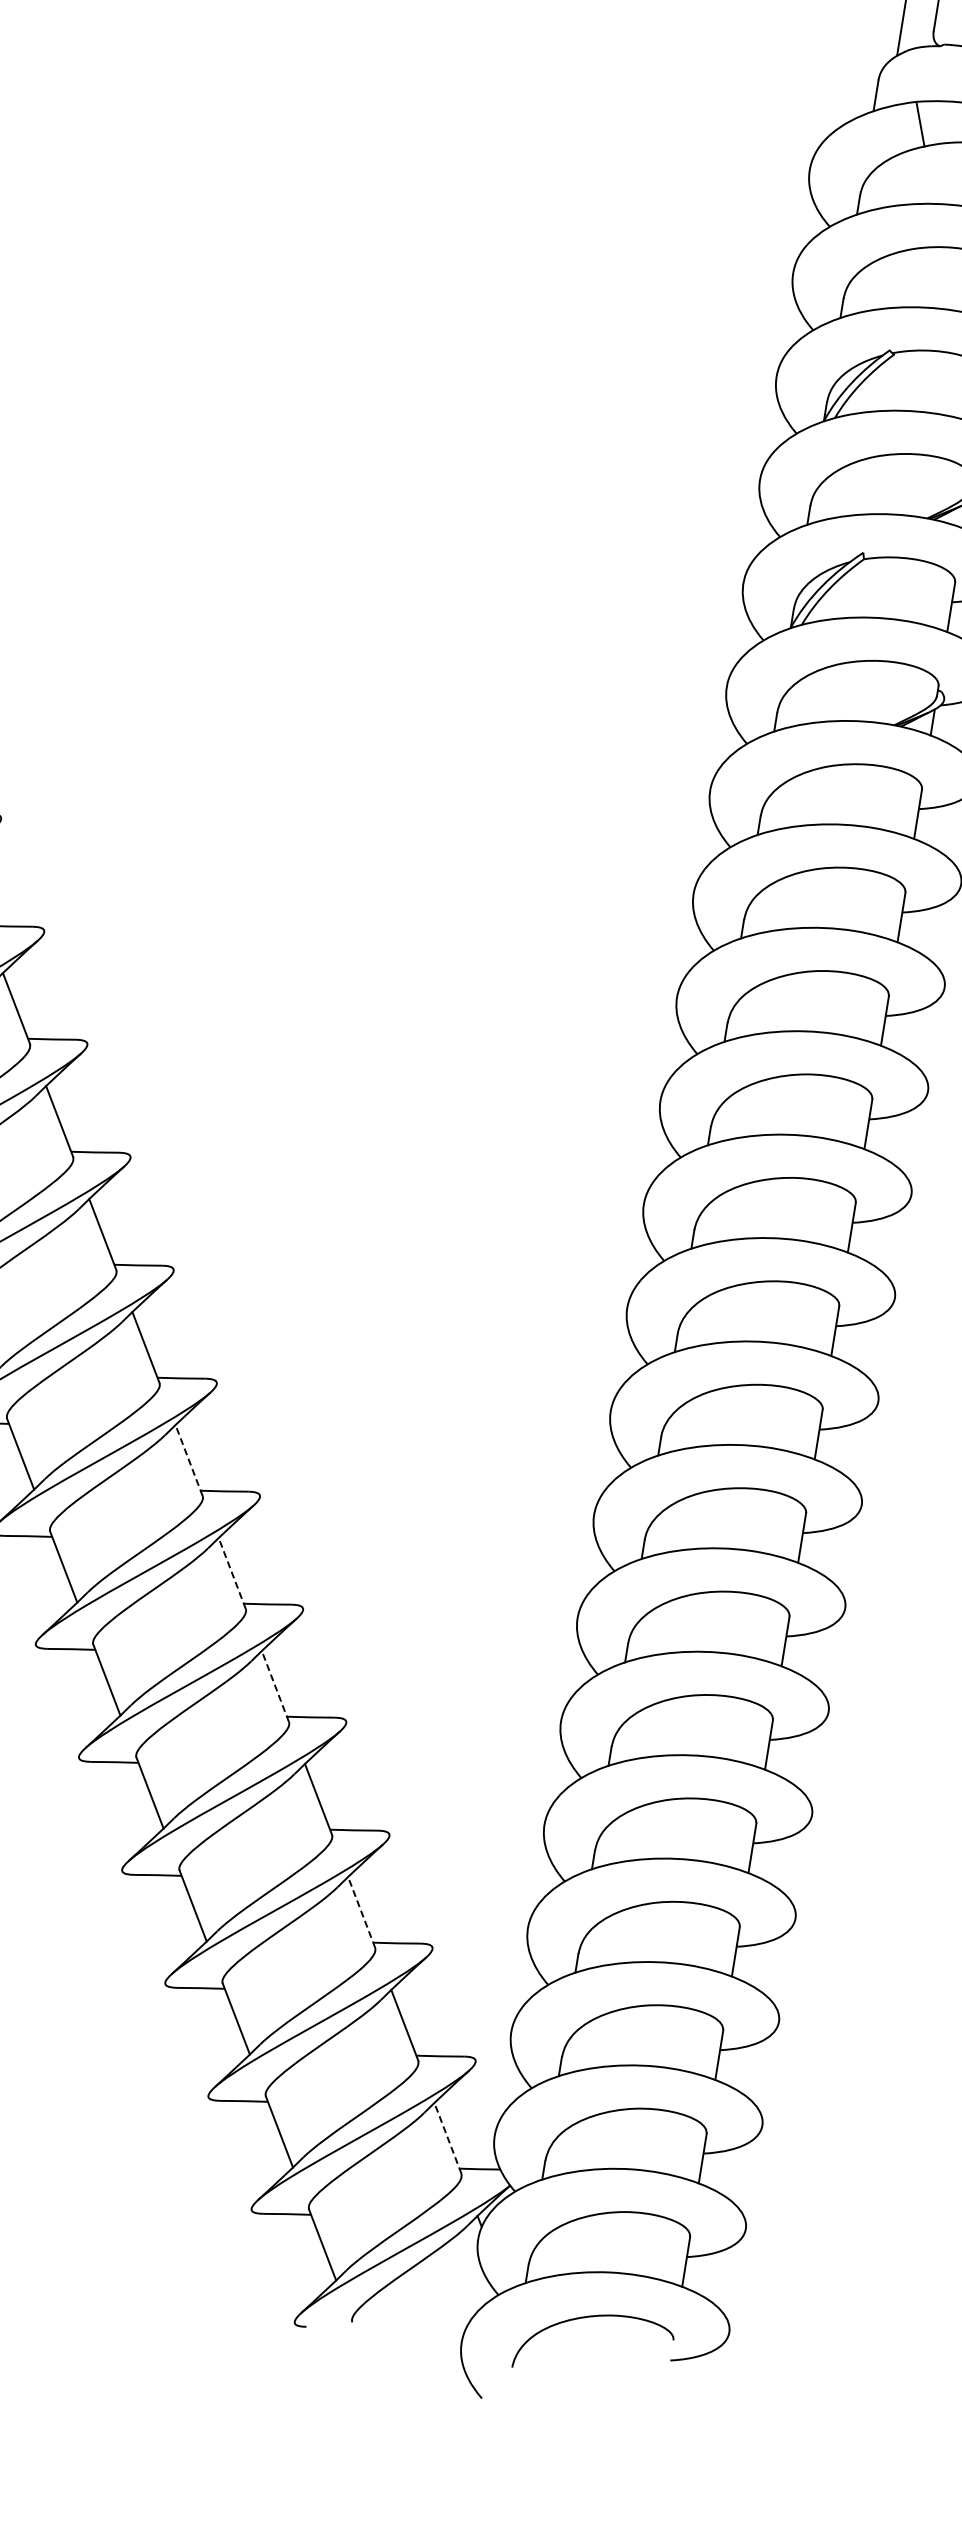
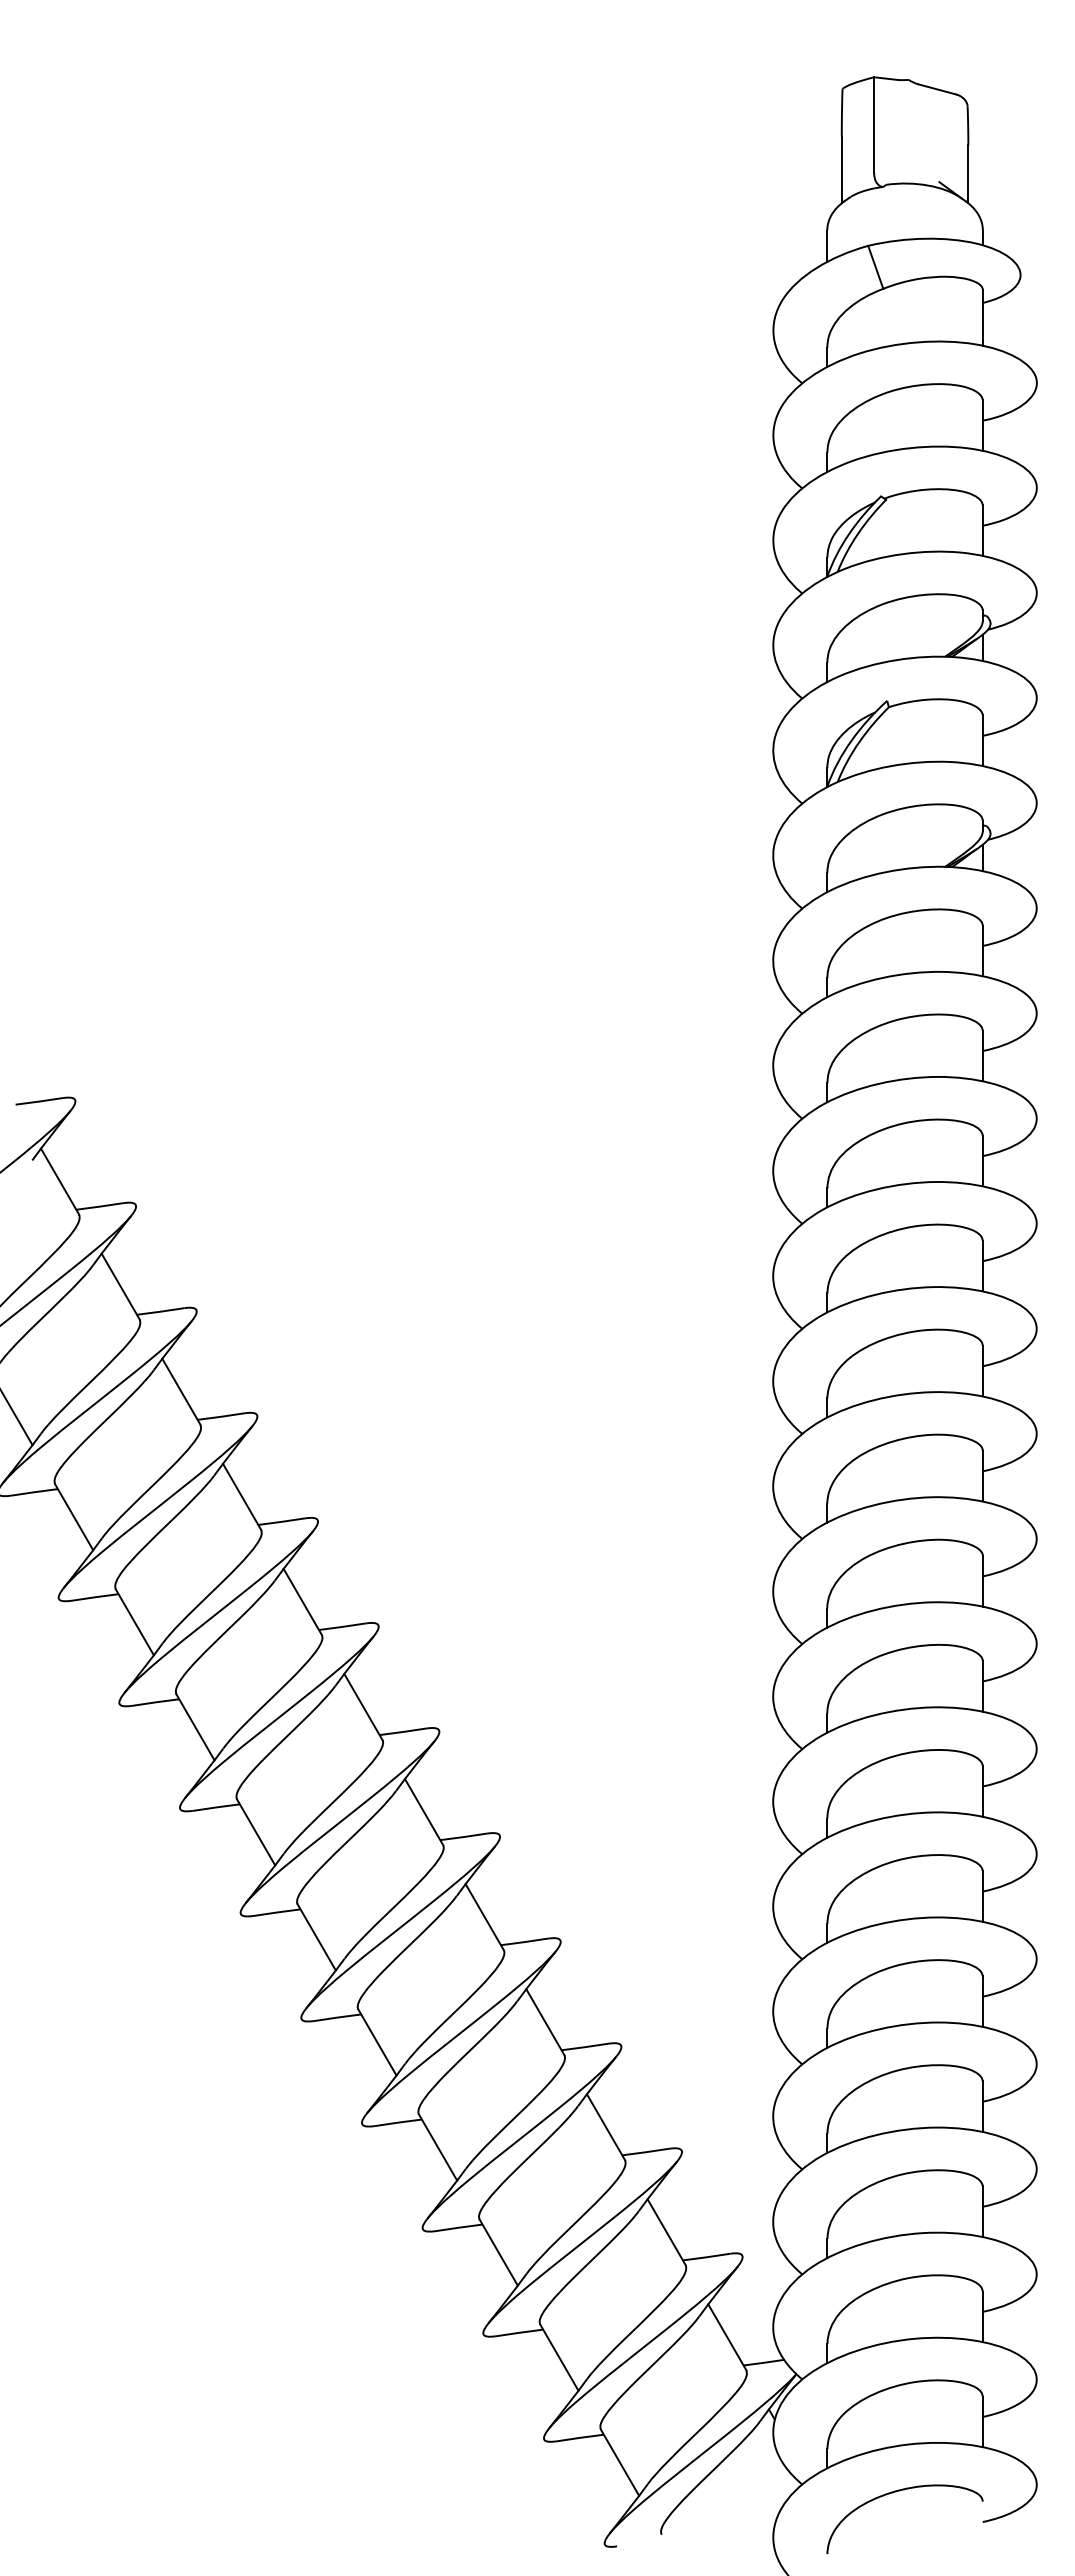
line: (189, 1460) -> (363, 1706), dashed -> solid
line: (231, 1572) -> (423, 1811), dashed -> solid
line: (275, 1685) -> (484, 1916), dashed -> solid
line: (361, 1911) -> (605, 2126), dashed -> solid
line: (448, 2137) -> (727, 2336), dashed -> solid

